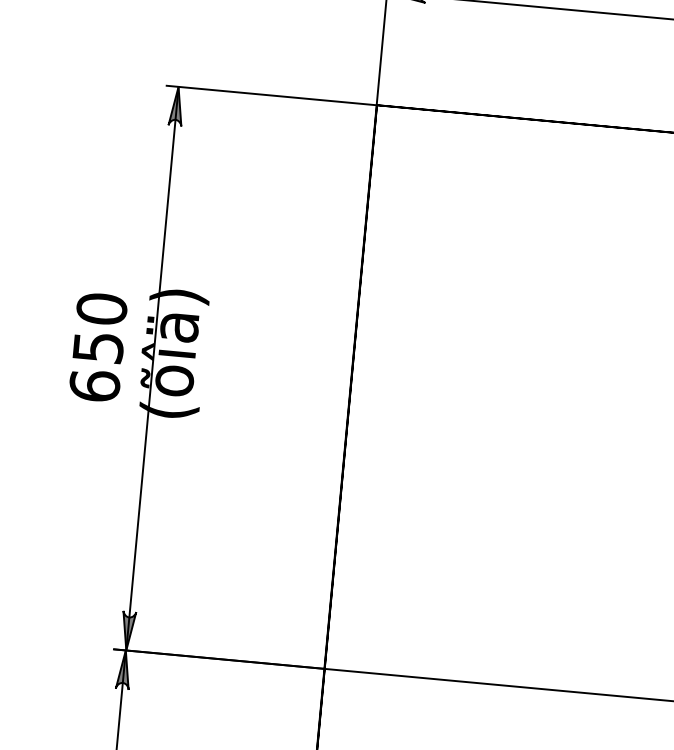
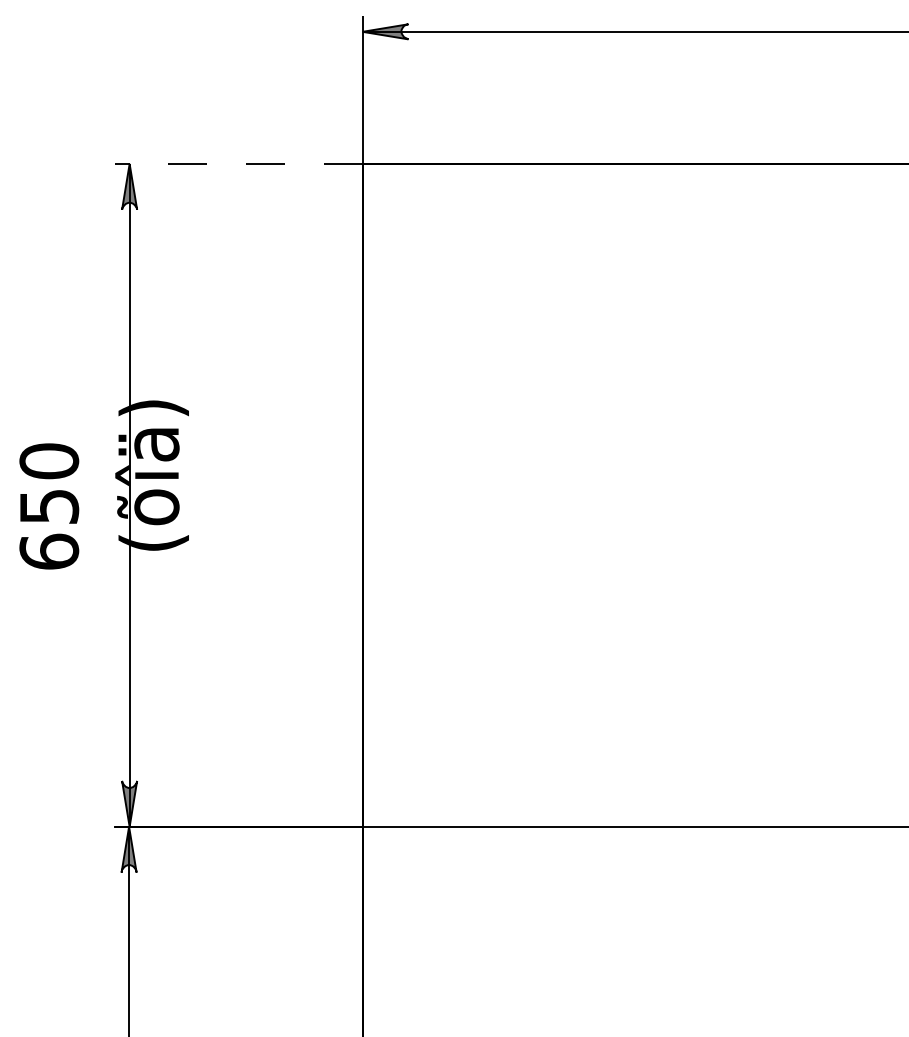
line: (271, 95) -> (238, 163), solid -> dashed
text: (98, 347) -> (49, 506), moved

